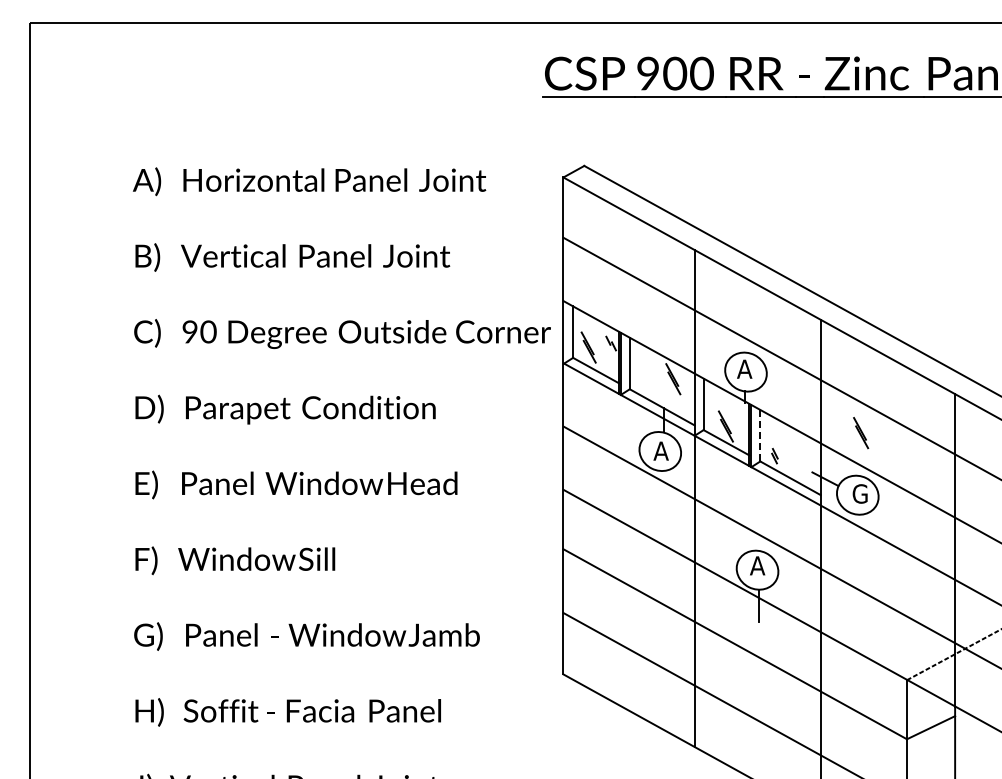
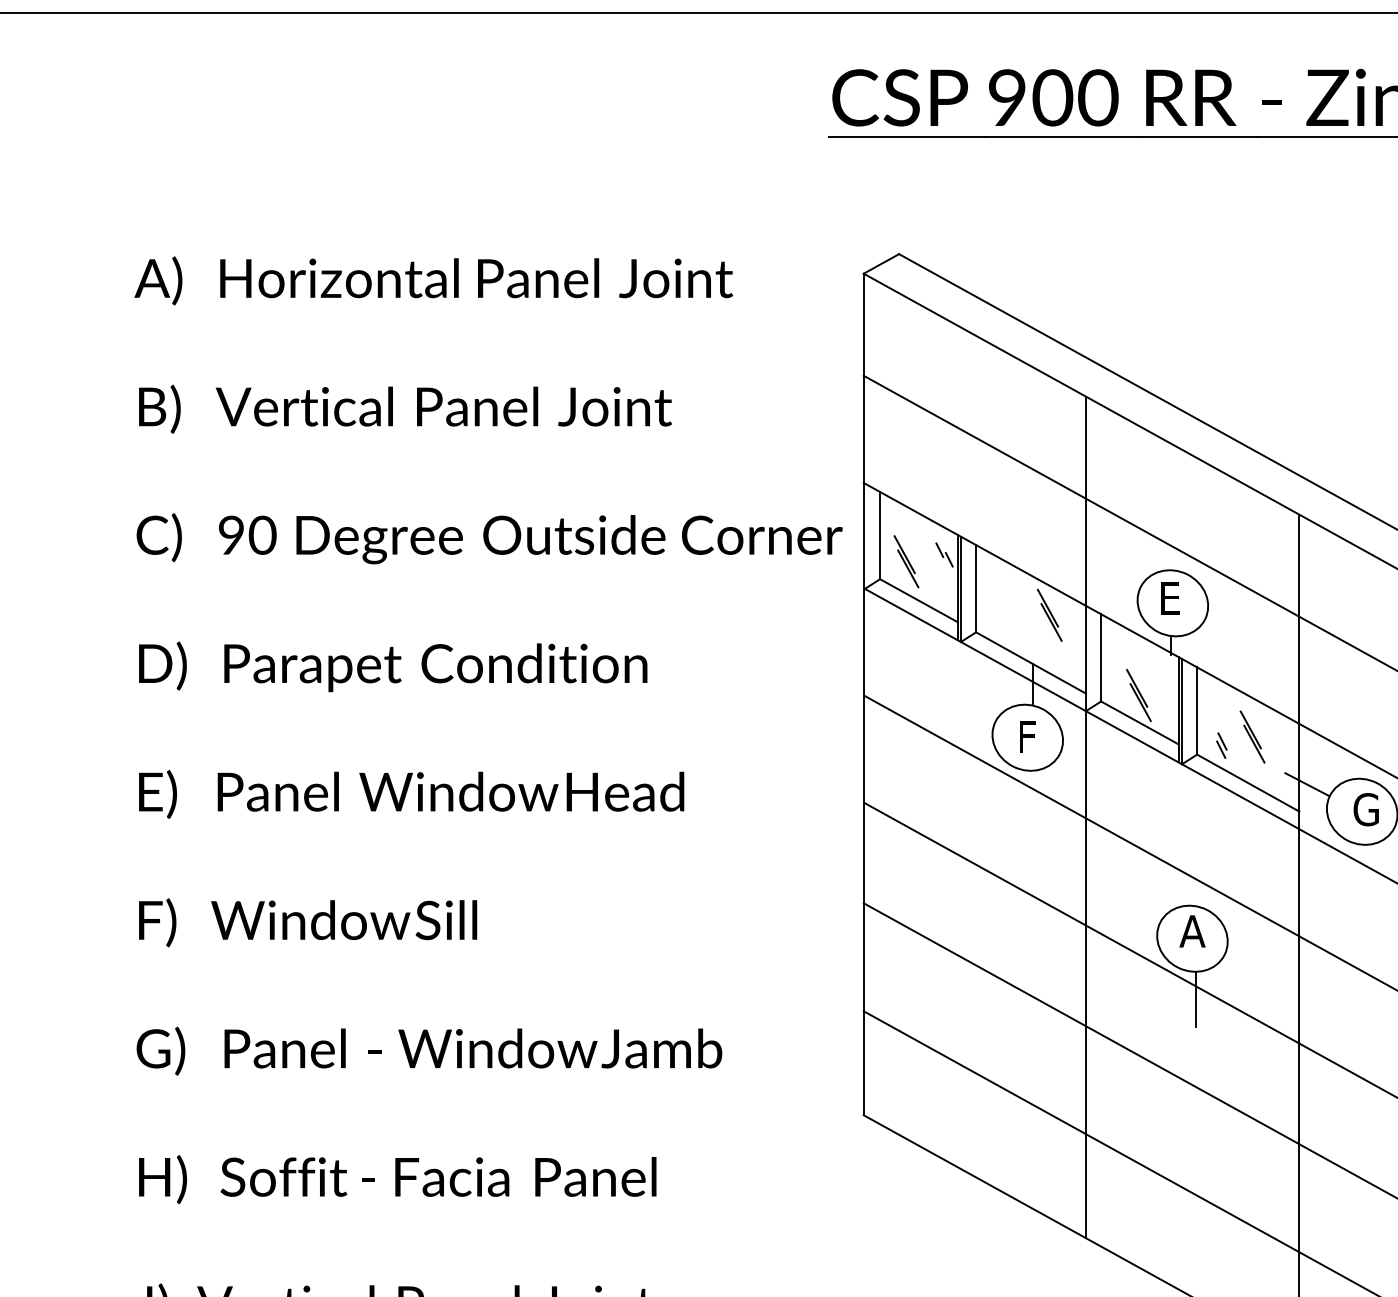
text: (744, 368) -> (1170, 597), A -> E
part: (861, 433) -> (1253, 737), moved
line: (760, 435) -> (1197, 710), dashed -> solid
text: (660, 450) -> (1028, 736), A -> F

